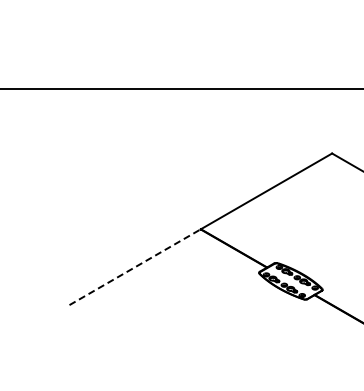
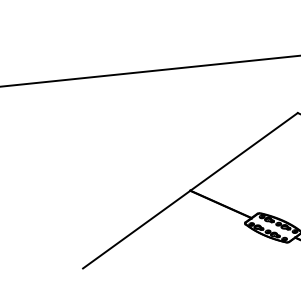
line: (135, 267) -> (137, 229), dashed -> solid

